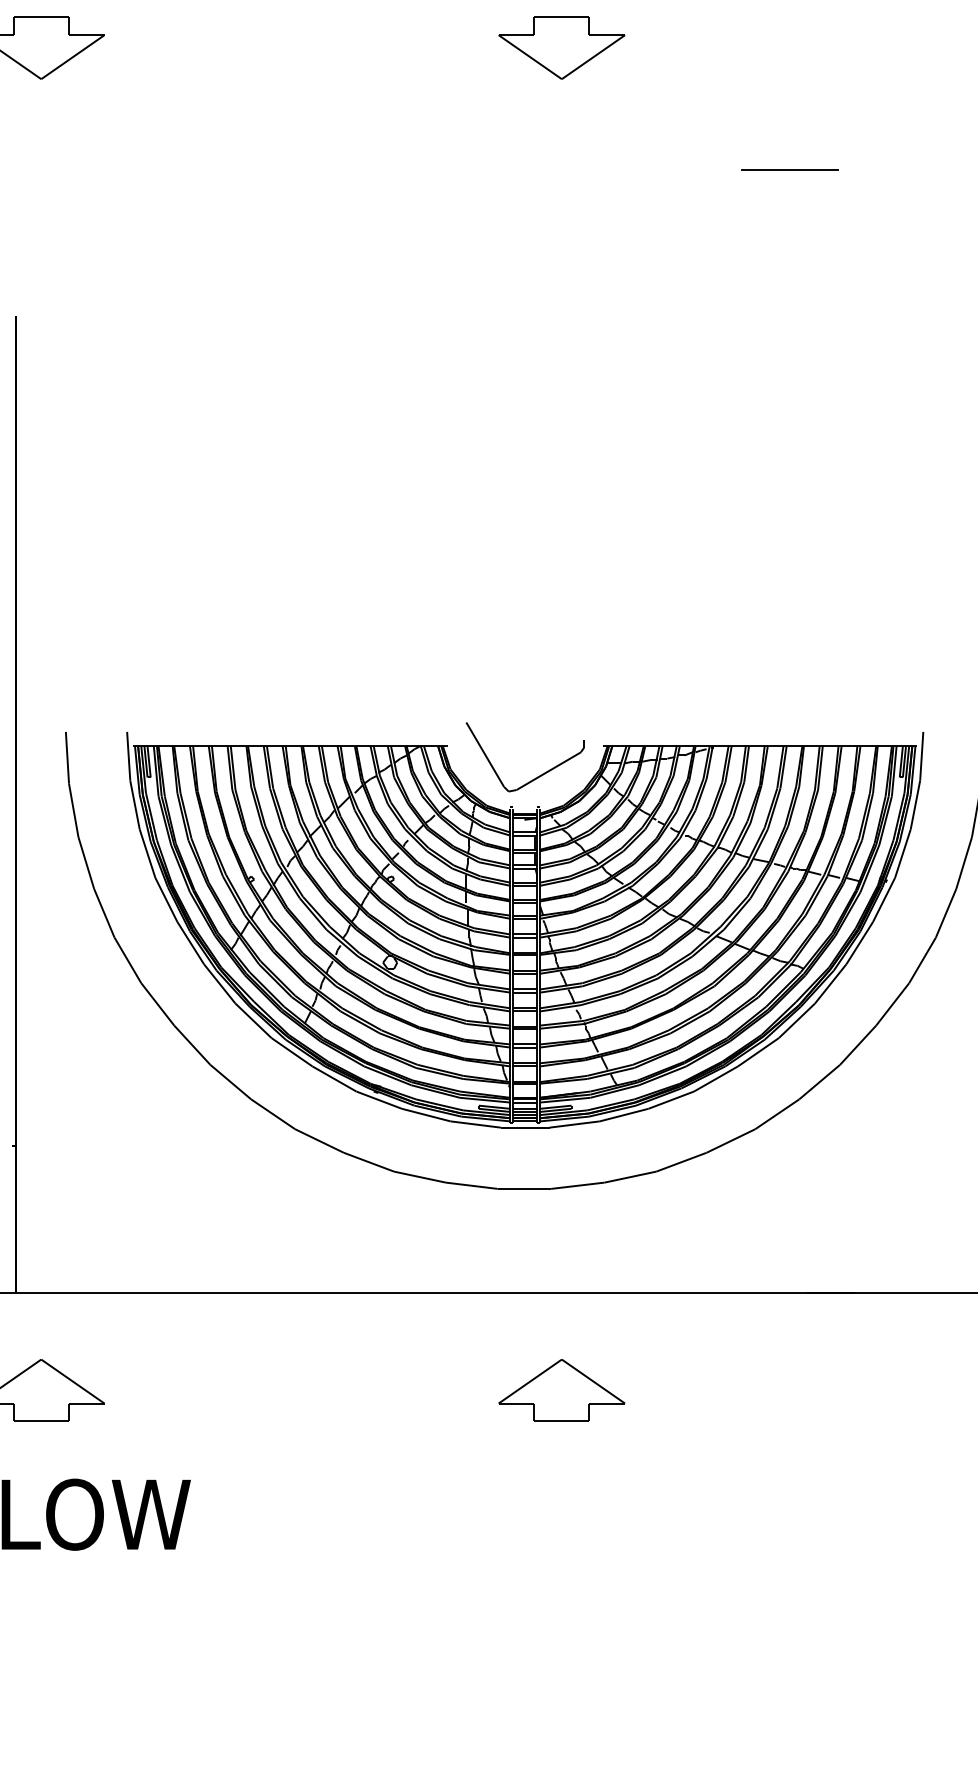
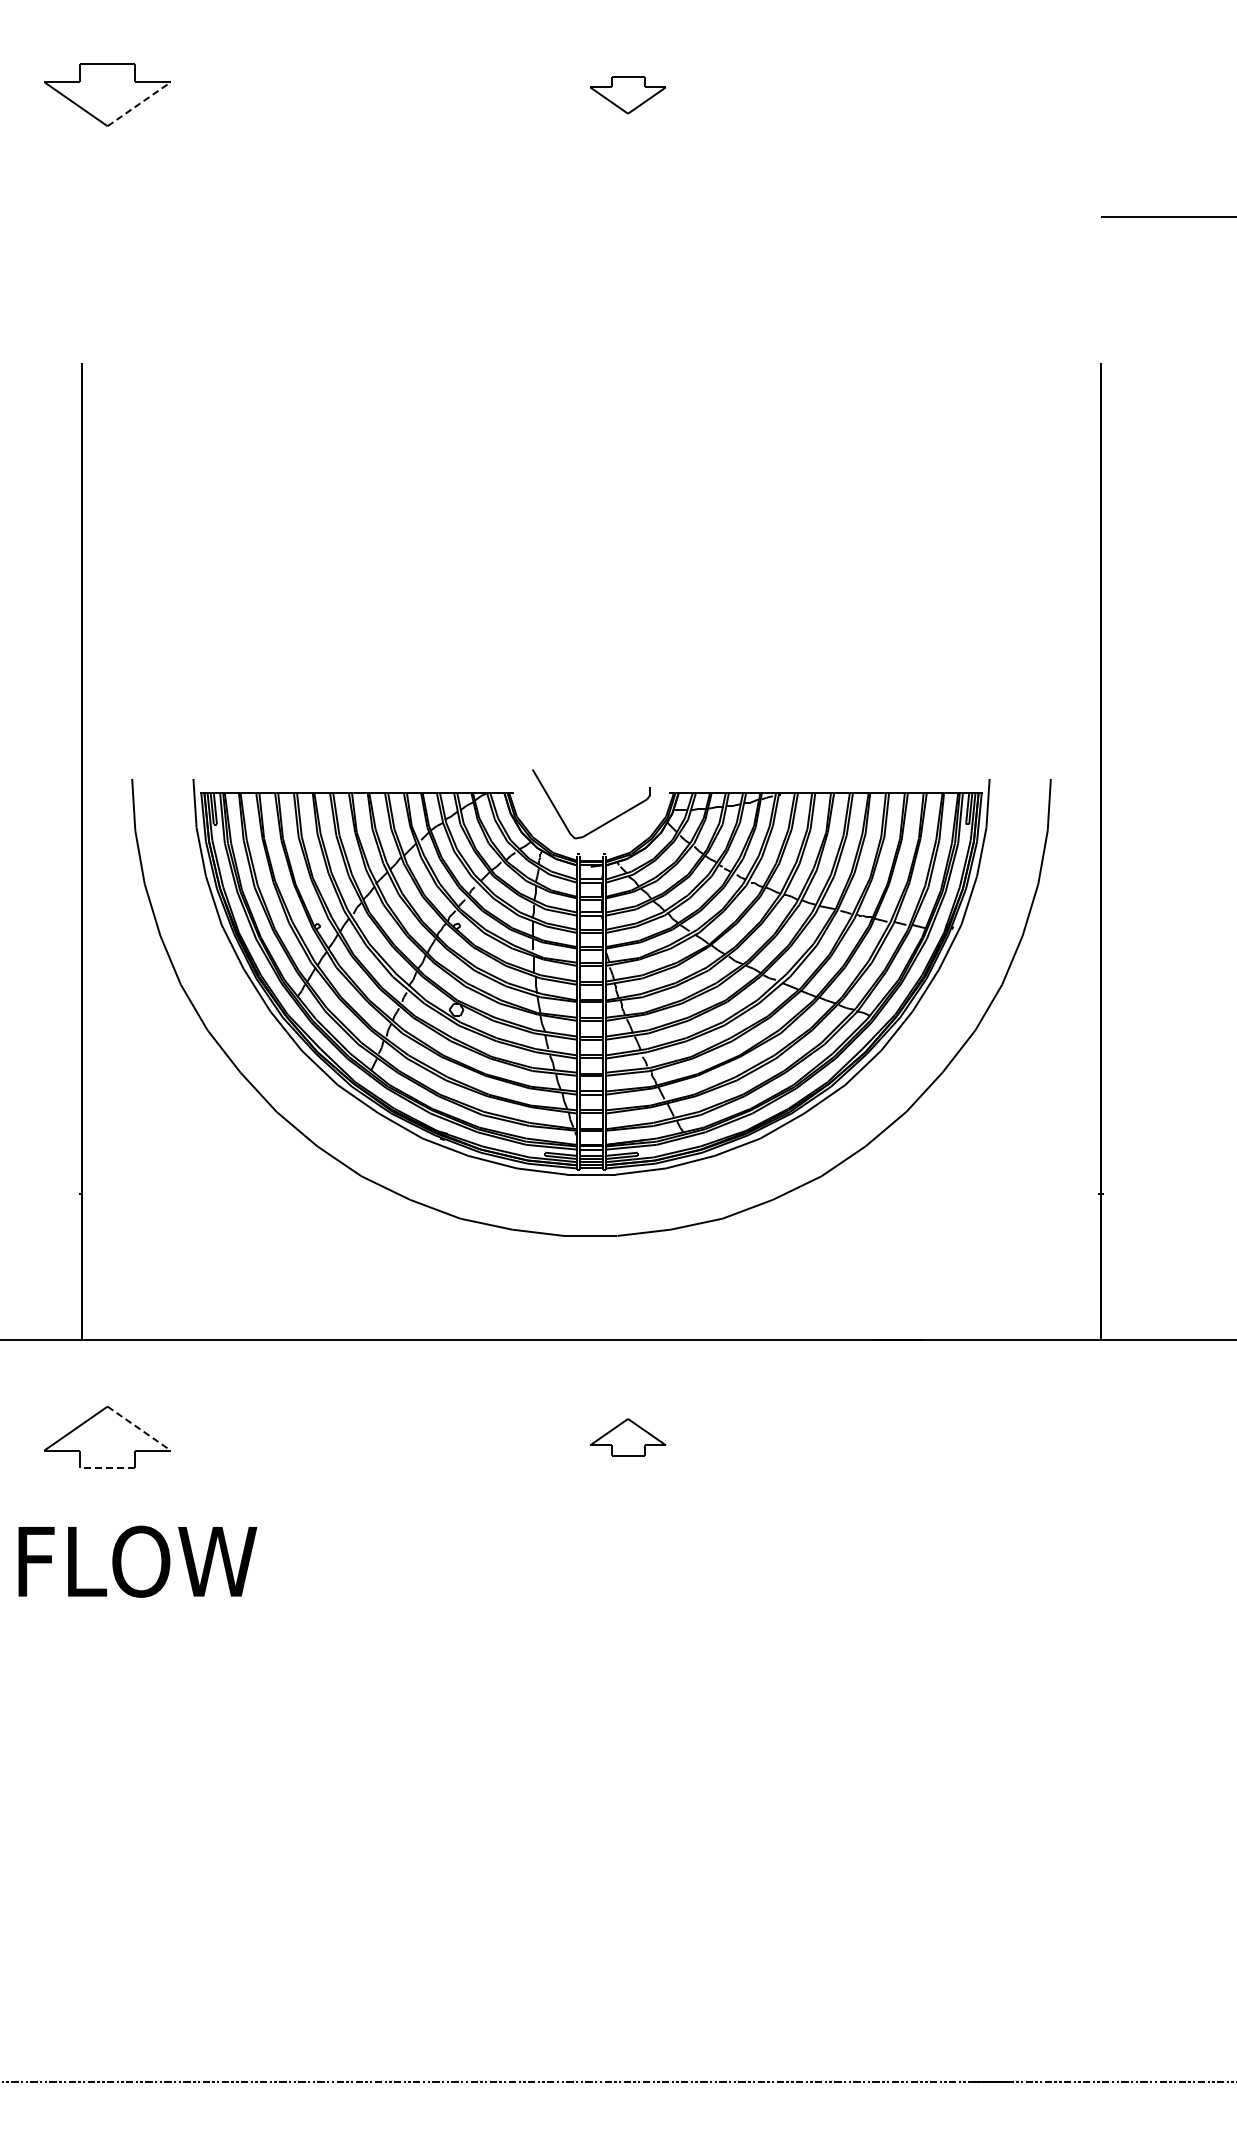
part: (561, 47) -> (627, 94), size x0.6
line: (73, 56) -> (139, 103), solid -> dashed
line: (790, 169) -> (856, 216), removed
line: (73, 1381) -> (139, 1428), solid -> dashed
part: (561, 1390) -> (627, 1437), size x0.6
line: (41, 1421) -> (107, 1468), solid -> dashed

